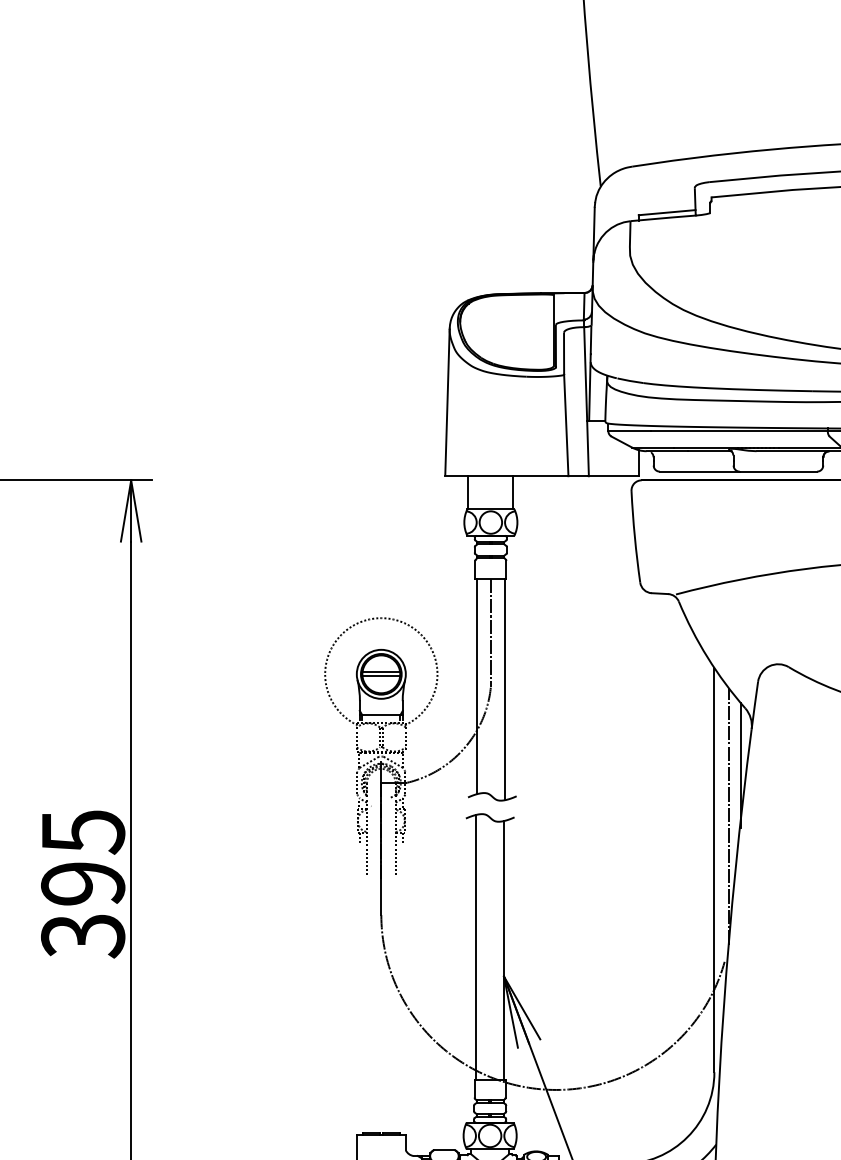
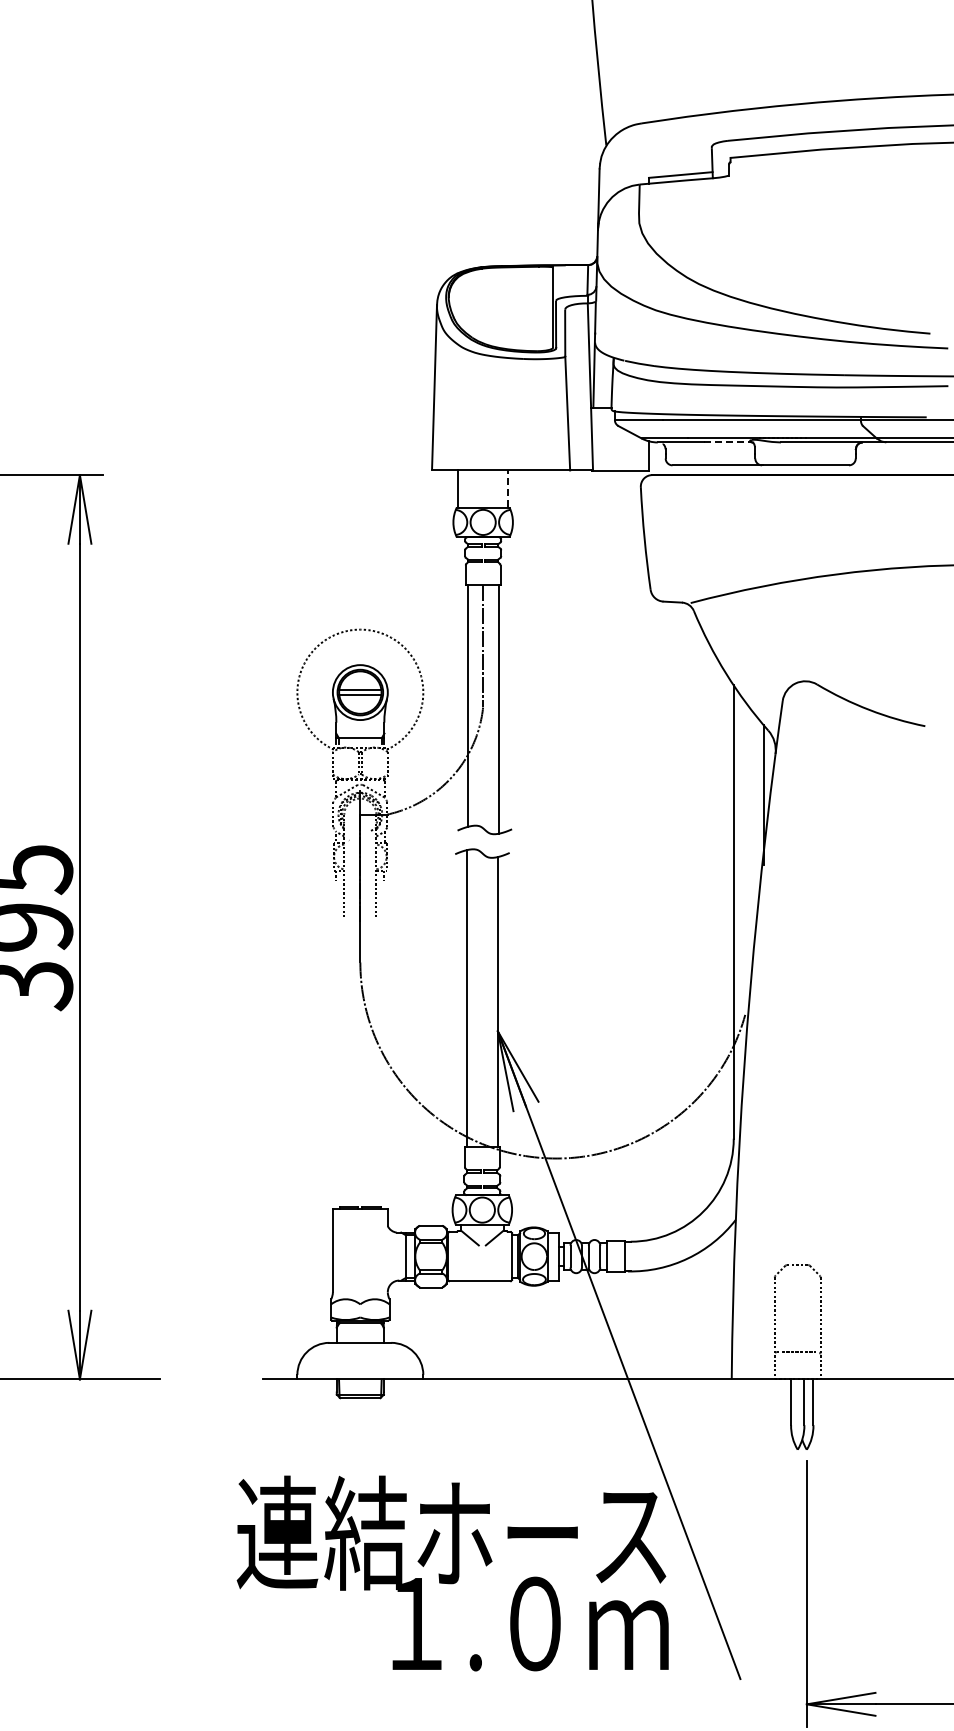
line: (709, 451) -> (728, 442), solid -> dashed
line: (513, 492) -> (508, 488), solid -> dashed
line: (728, 816) -> (749, 851), removed

